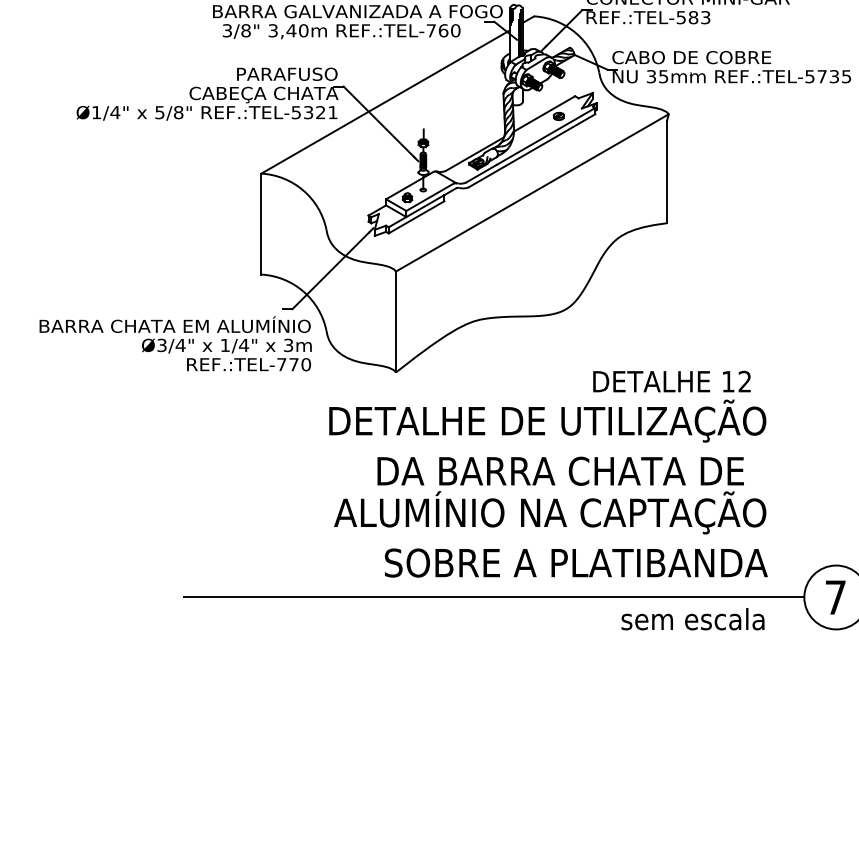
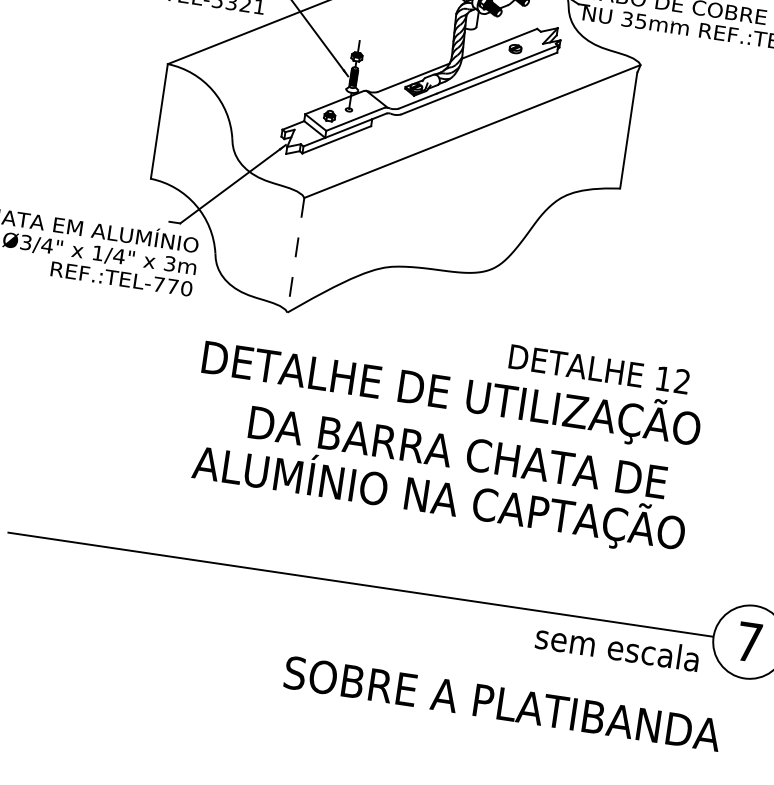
line: (396, 322) -> (296, 255), solid -> dashed
text: (575, 562) -> (501, 703), moved
text: (692, 619) -> (616, 648), moved

